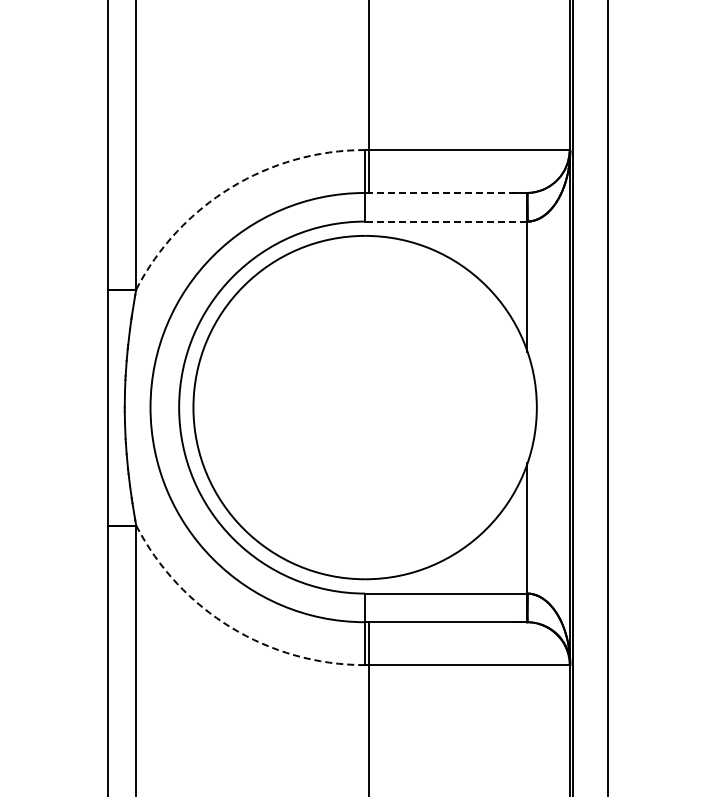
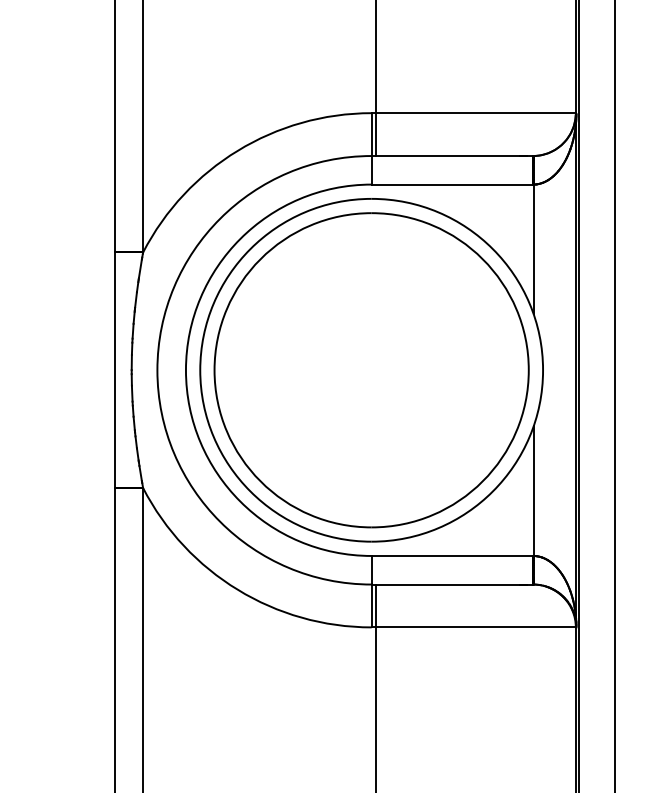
arc: (231, 187) -> (238, 150), dashed -> solid
line: (448, 192) -> (454, 155), dashed -> solid
line: (445, 221) -> (451, 184), dashed -> solid
part: (364, 407) -> (371, 370), added
arc: (231, 627) -> (238, 589), dashed -> solid

